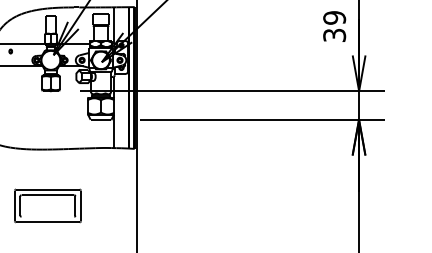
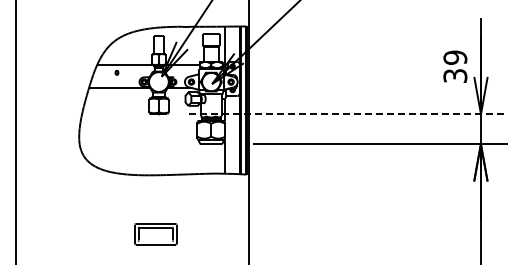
text: (334, 26) -> (455, 66), moved
line: (232, 91) -> (348, 114), solid -> dashed
part: (47, 206) -> (155, 234), size x0.6

